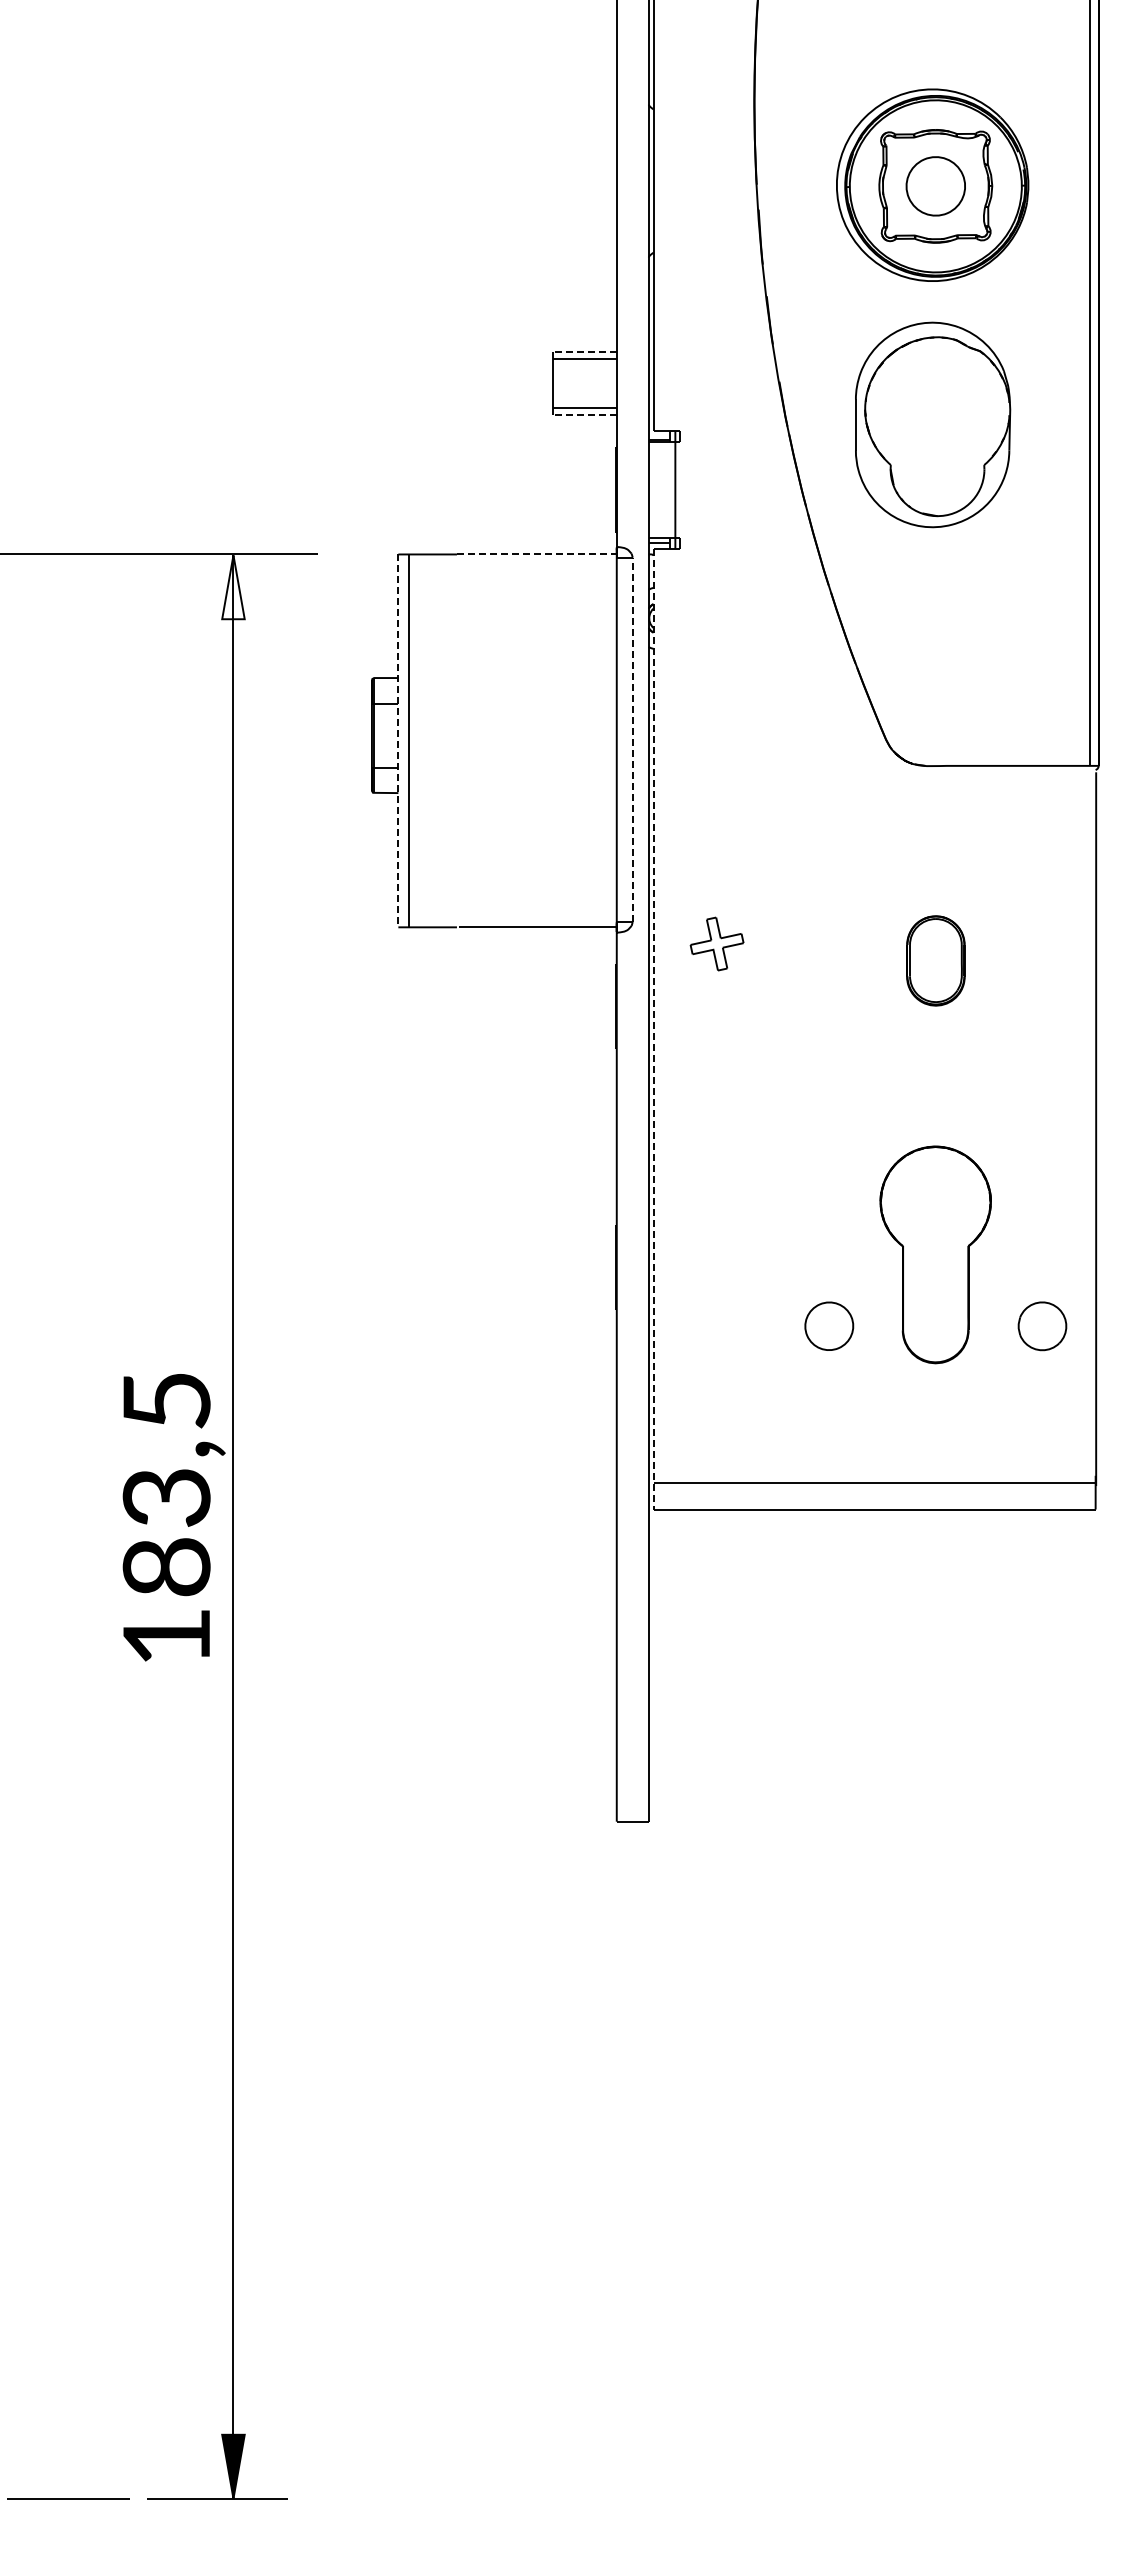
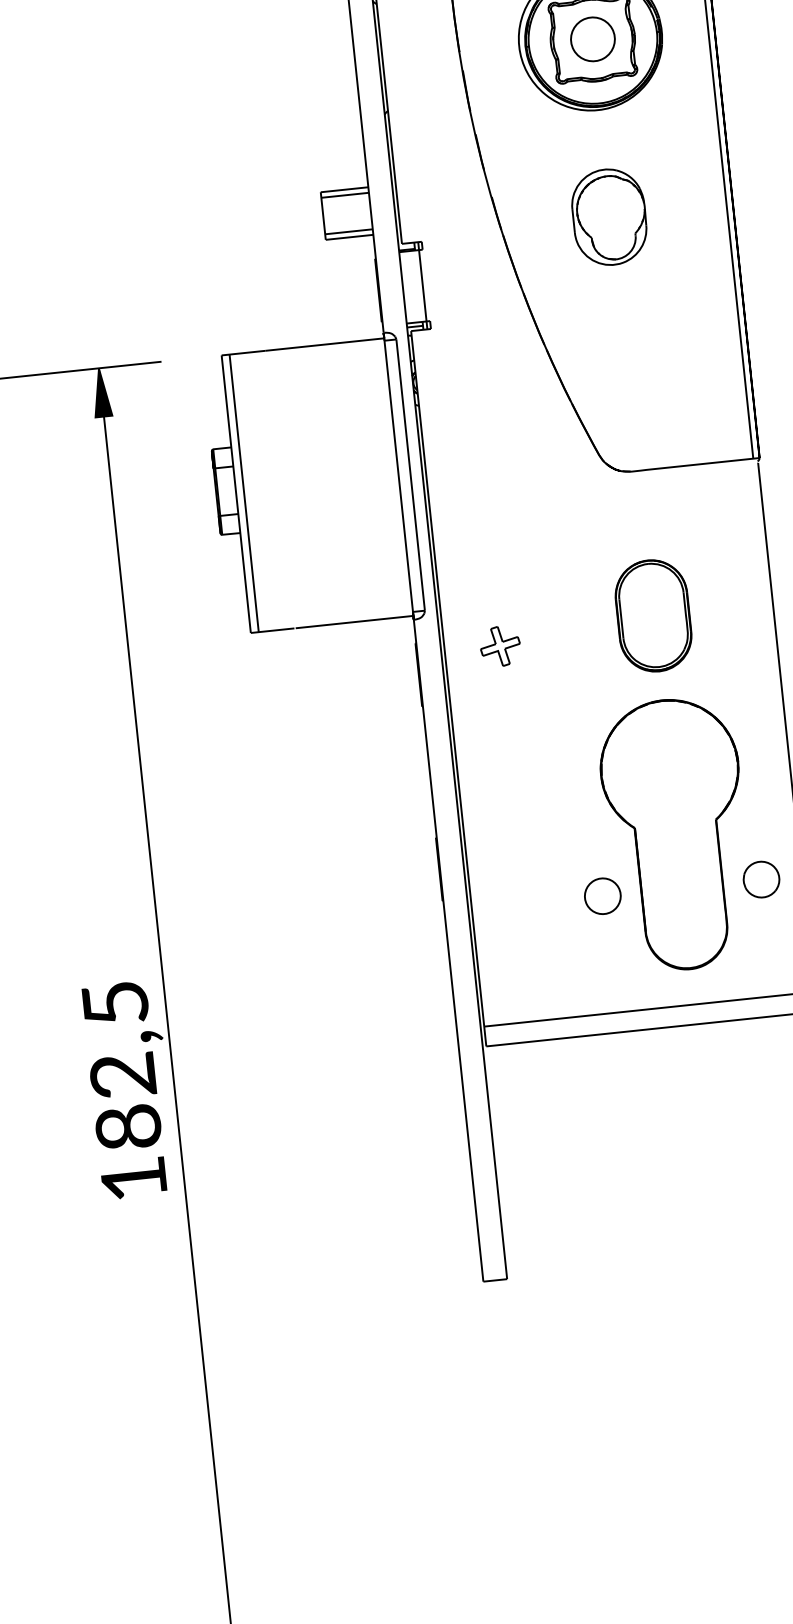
line: (584, 351) -> (344, 189), dashed -> solid
line: (584, 415) -> (349, 237), dashed -> solid
part: (932, 424) -> (609, 216), size x0.62
line: (536, 554) -> (324, 344), dashed -> solid
fill: (233, 587) -> (101, 392), added
line: (632, 739) -> (410, 474), dashed -> solid
line: (398, 741) -> (236, 494), dashed -> solid
part: (716, 943) -> (499, 646), moved
part: (935, 960) -> (653, 615), size x1.67
line: (653, 1029) -> (448, 689), dashed -> solid
part: (935, 1254) -> (676, 834), size x1.67
text: (166, 1497) -> (122, 1075), 183,5 -> 182,5

